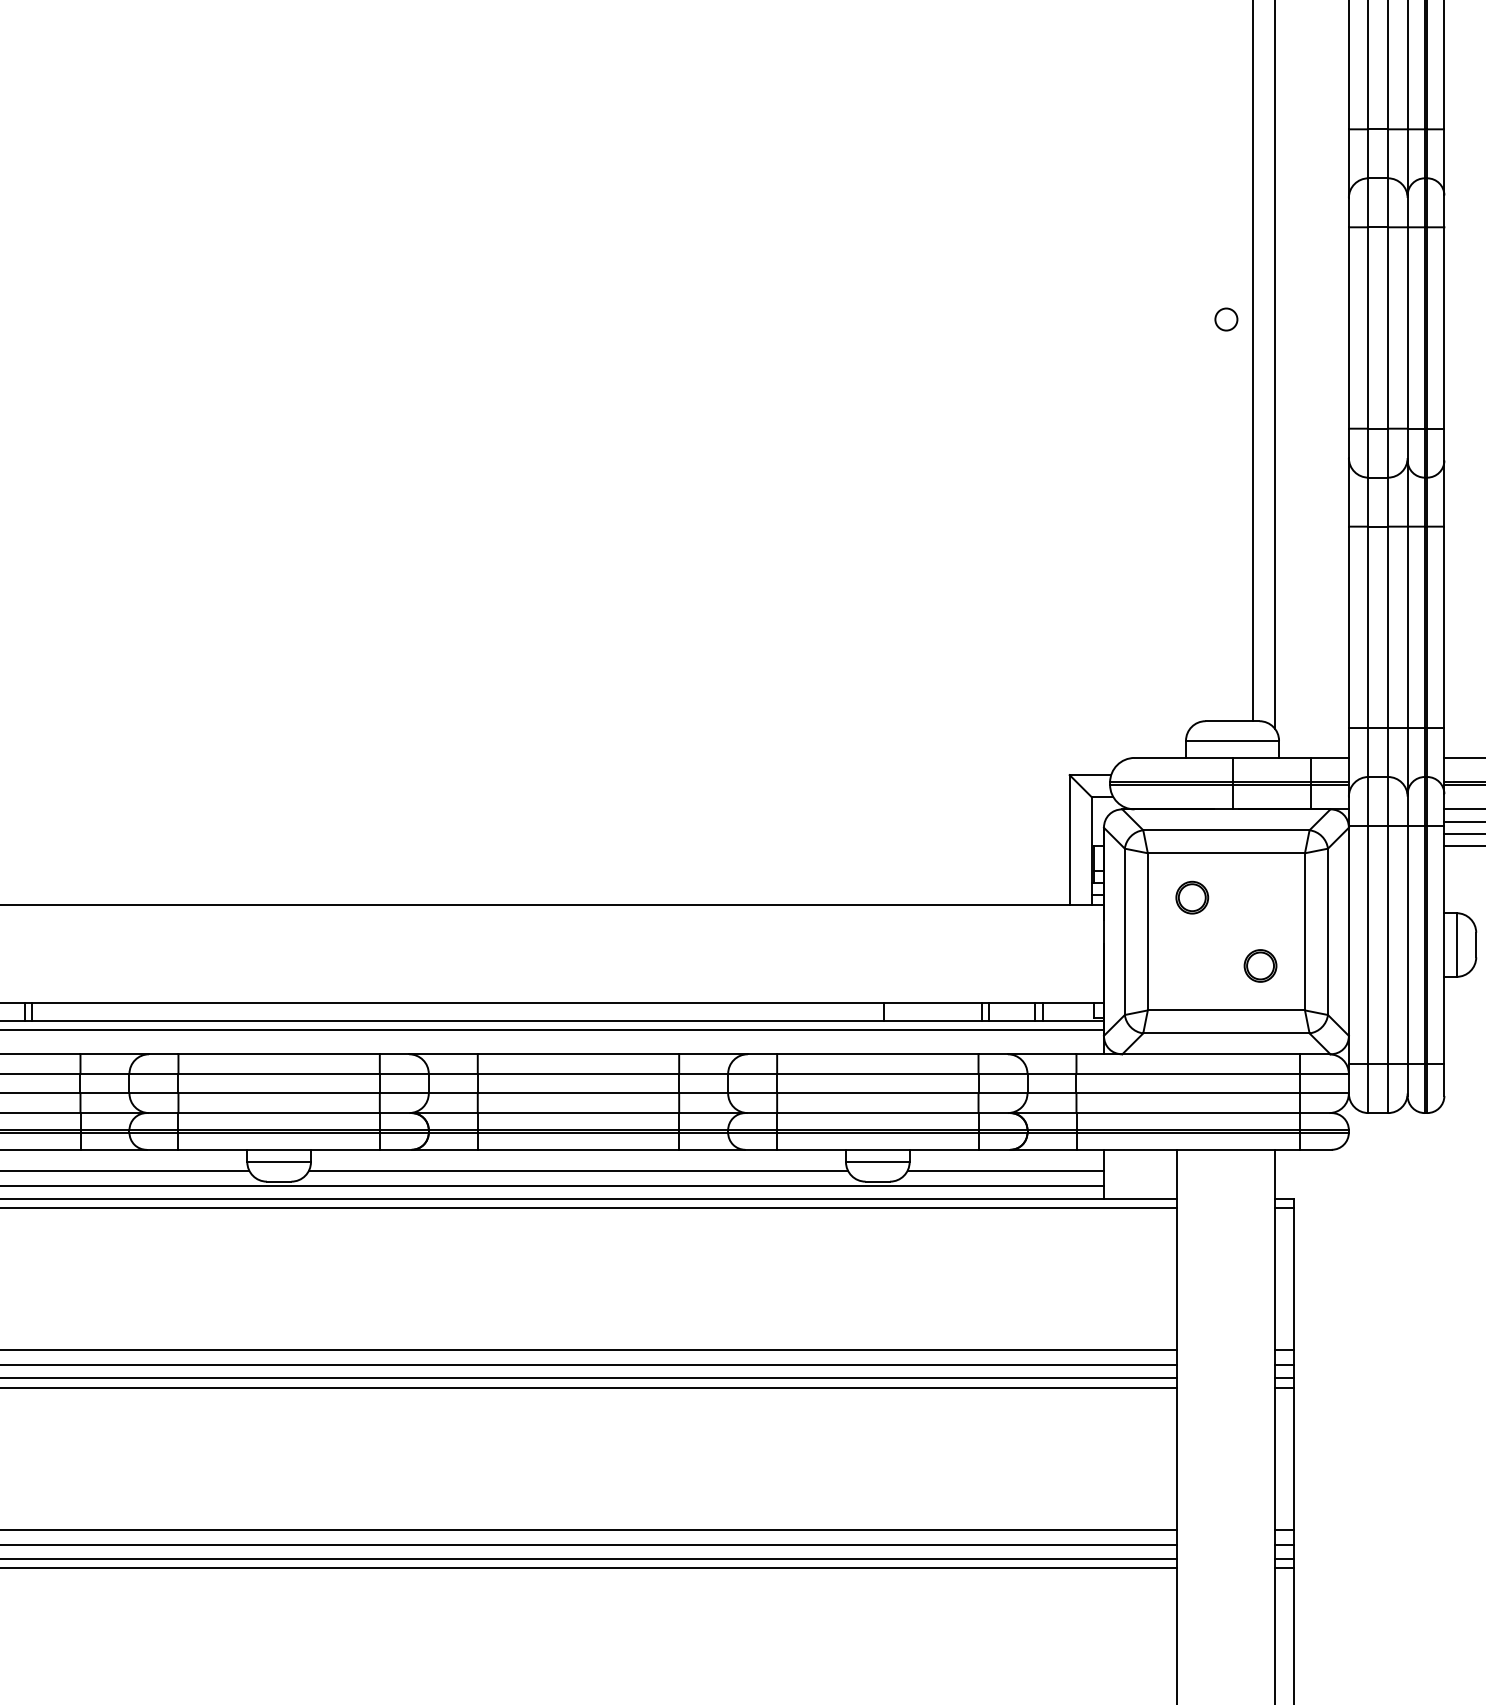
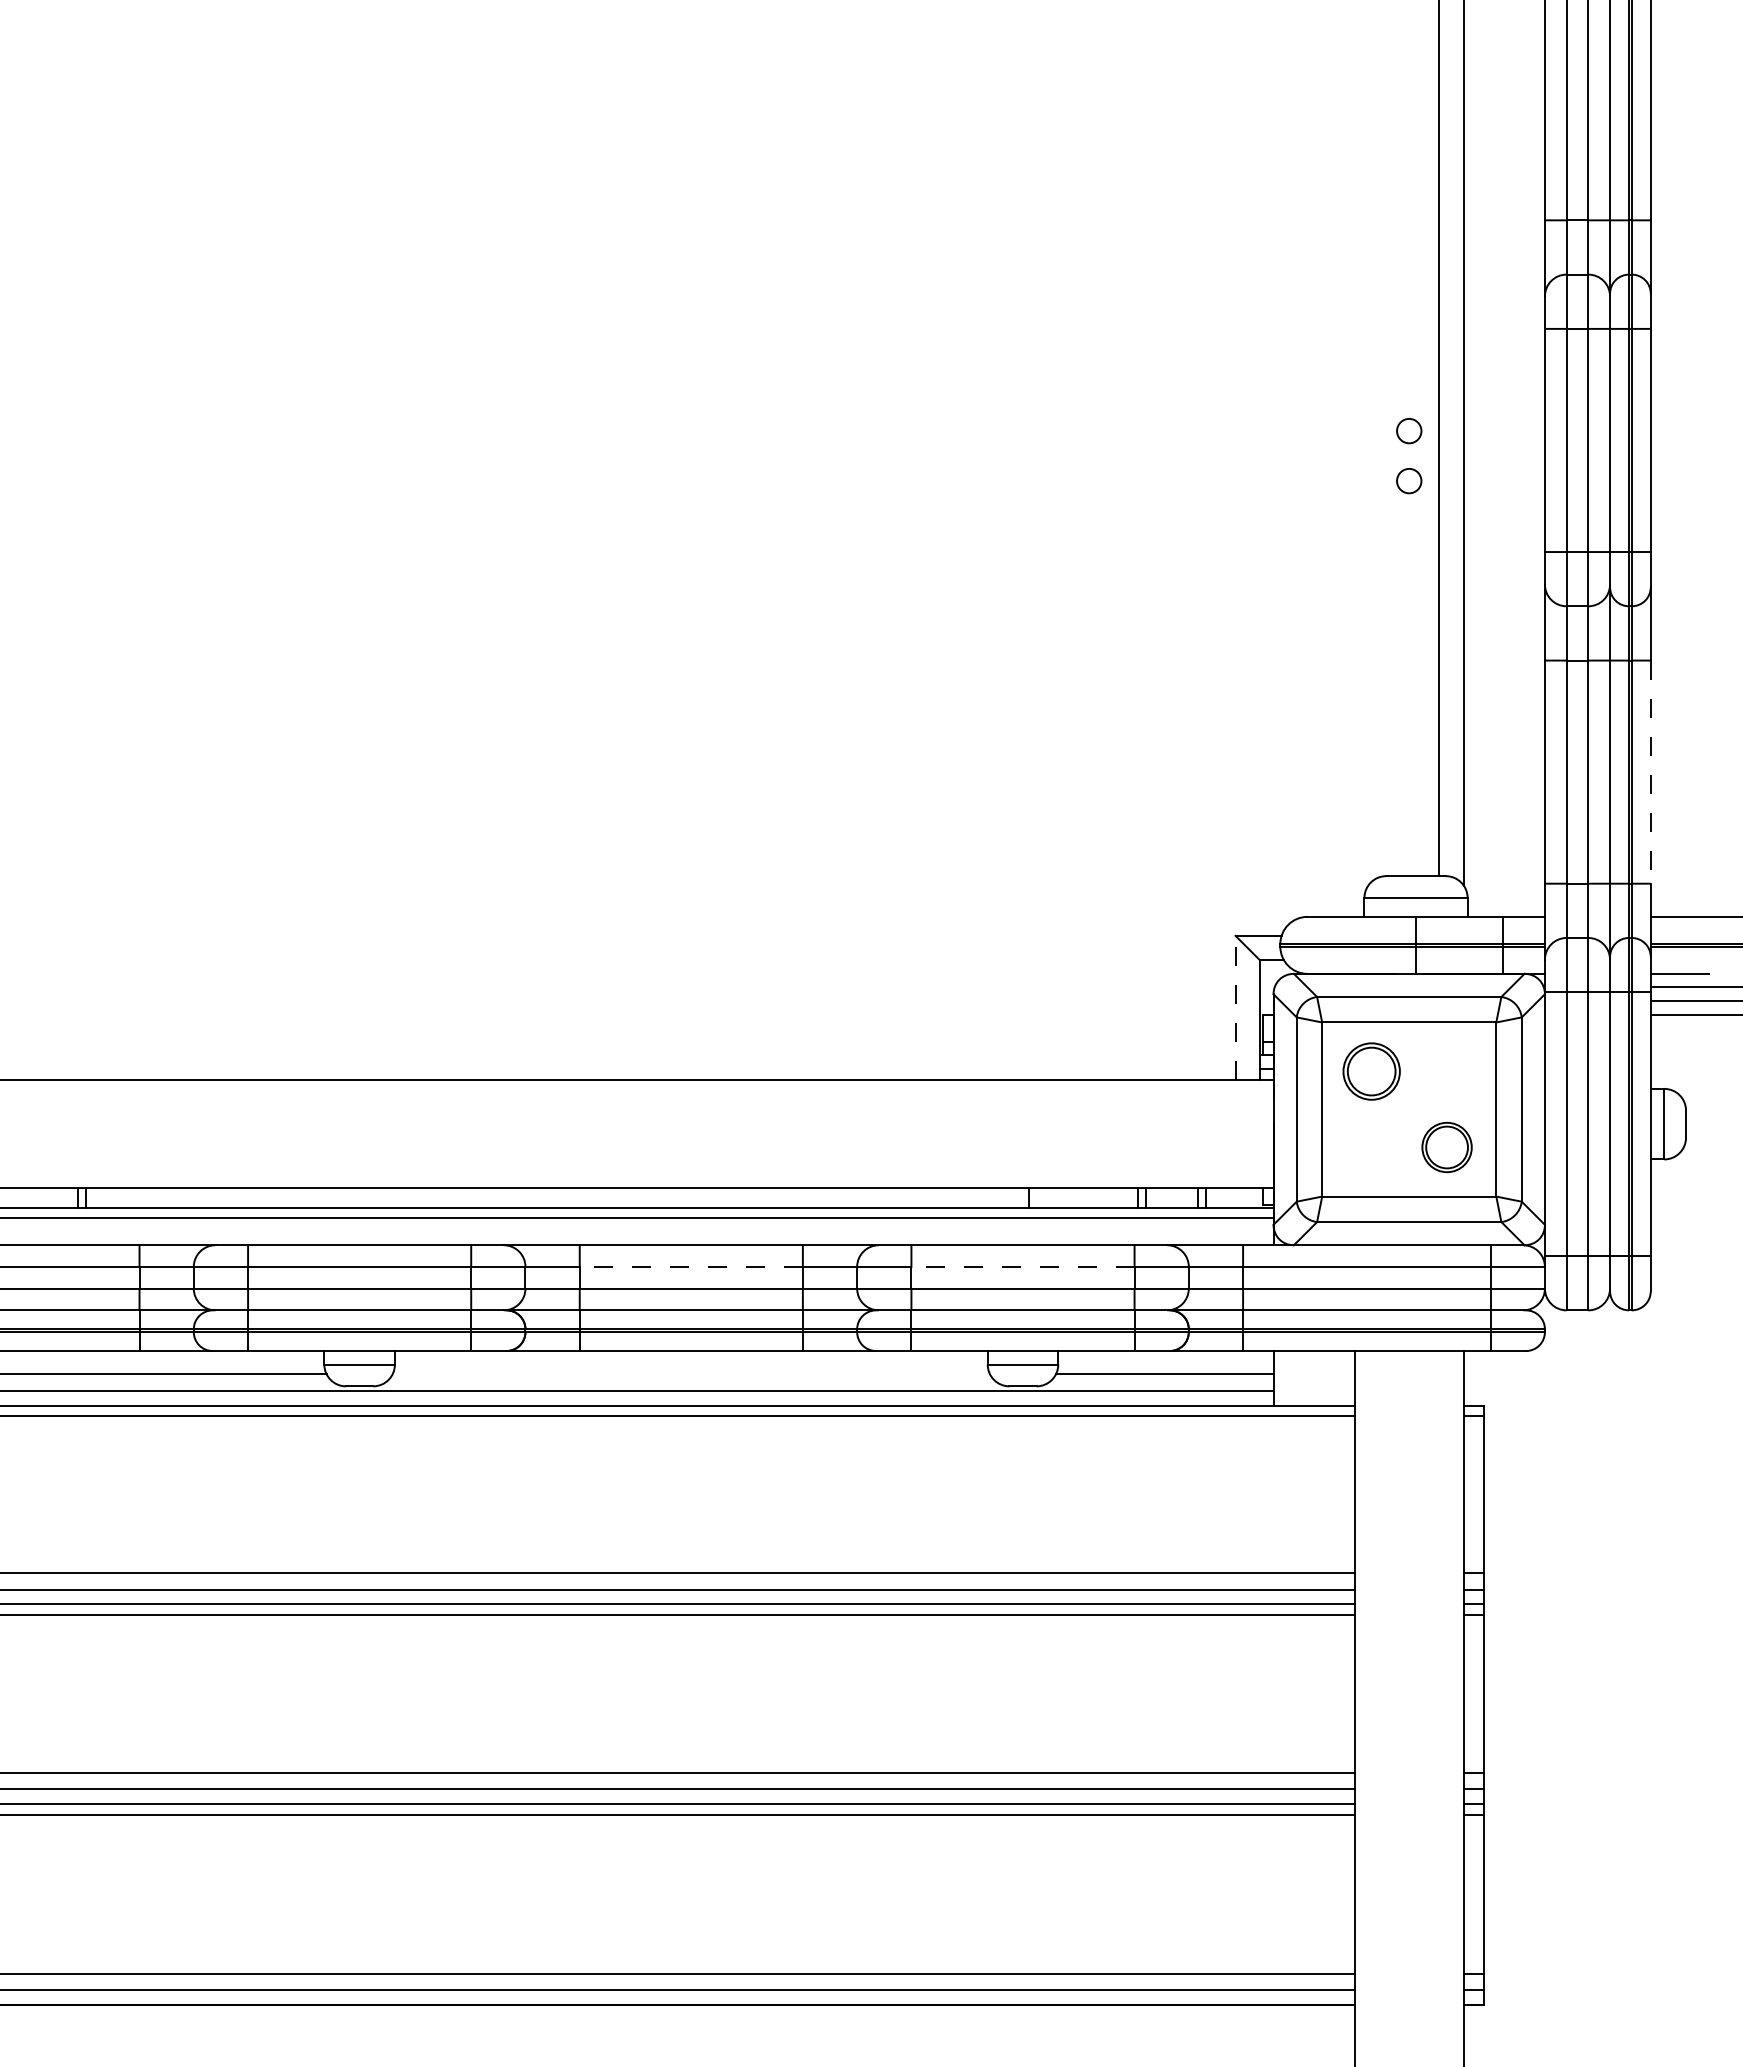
circle: (1226, 365) -> (1409, 481), added
line: (1444, 627) -> (1650, 772), solid -> dashed
line: (1069, 839) -> (1235, 1007), solid -> dashed
part: (1191, 897) -> (1370, 1071), size x1.6
part: (1260, 965) -> (1446, 1146), size x1.4
line: (578, 1073) -> (691, 1266), solid -> dashed
line: (878, 1073) -> (1023, 1266), solid -> dashed
line: (577, 1170) -> (690, 1374), removed

